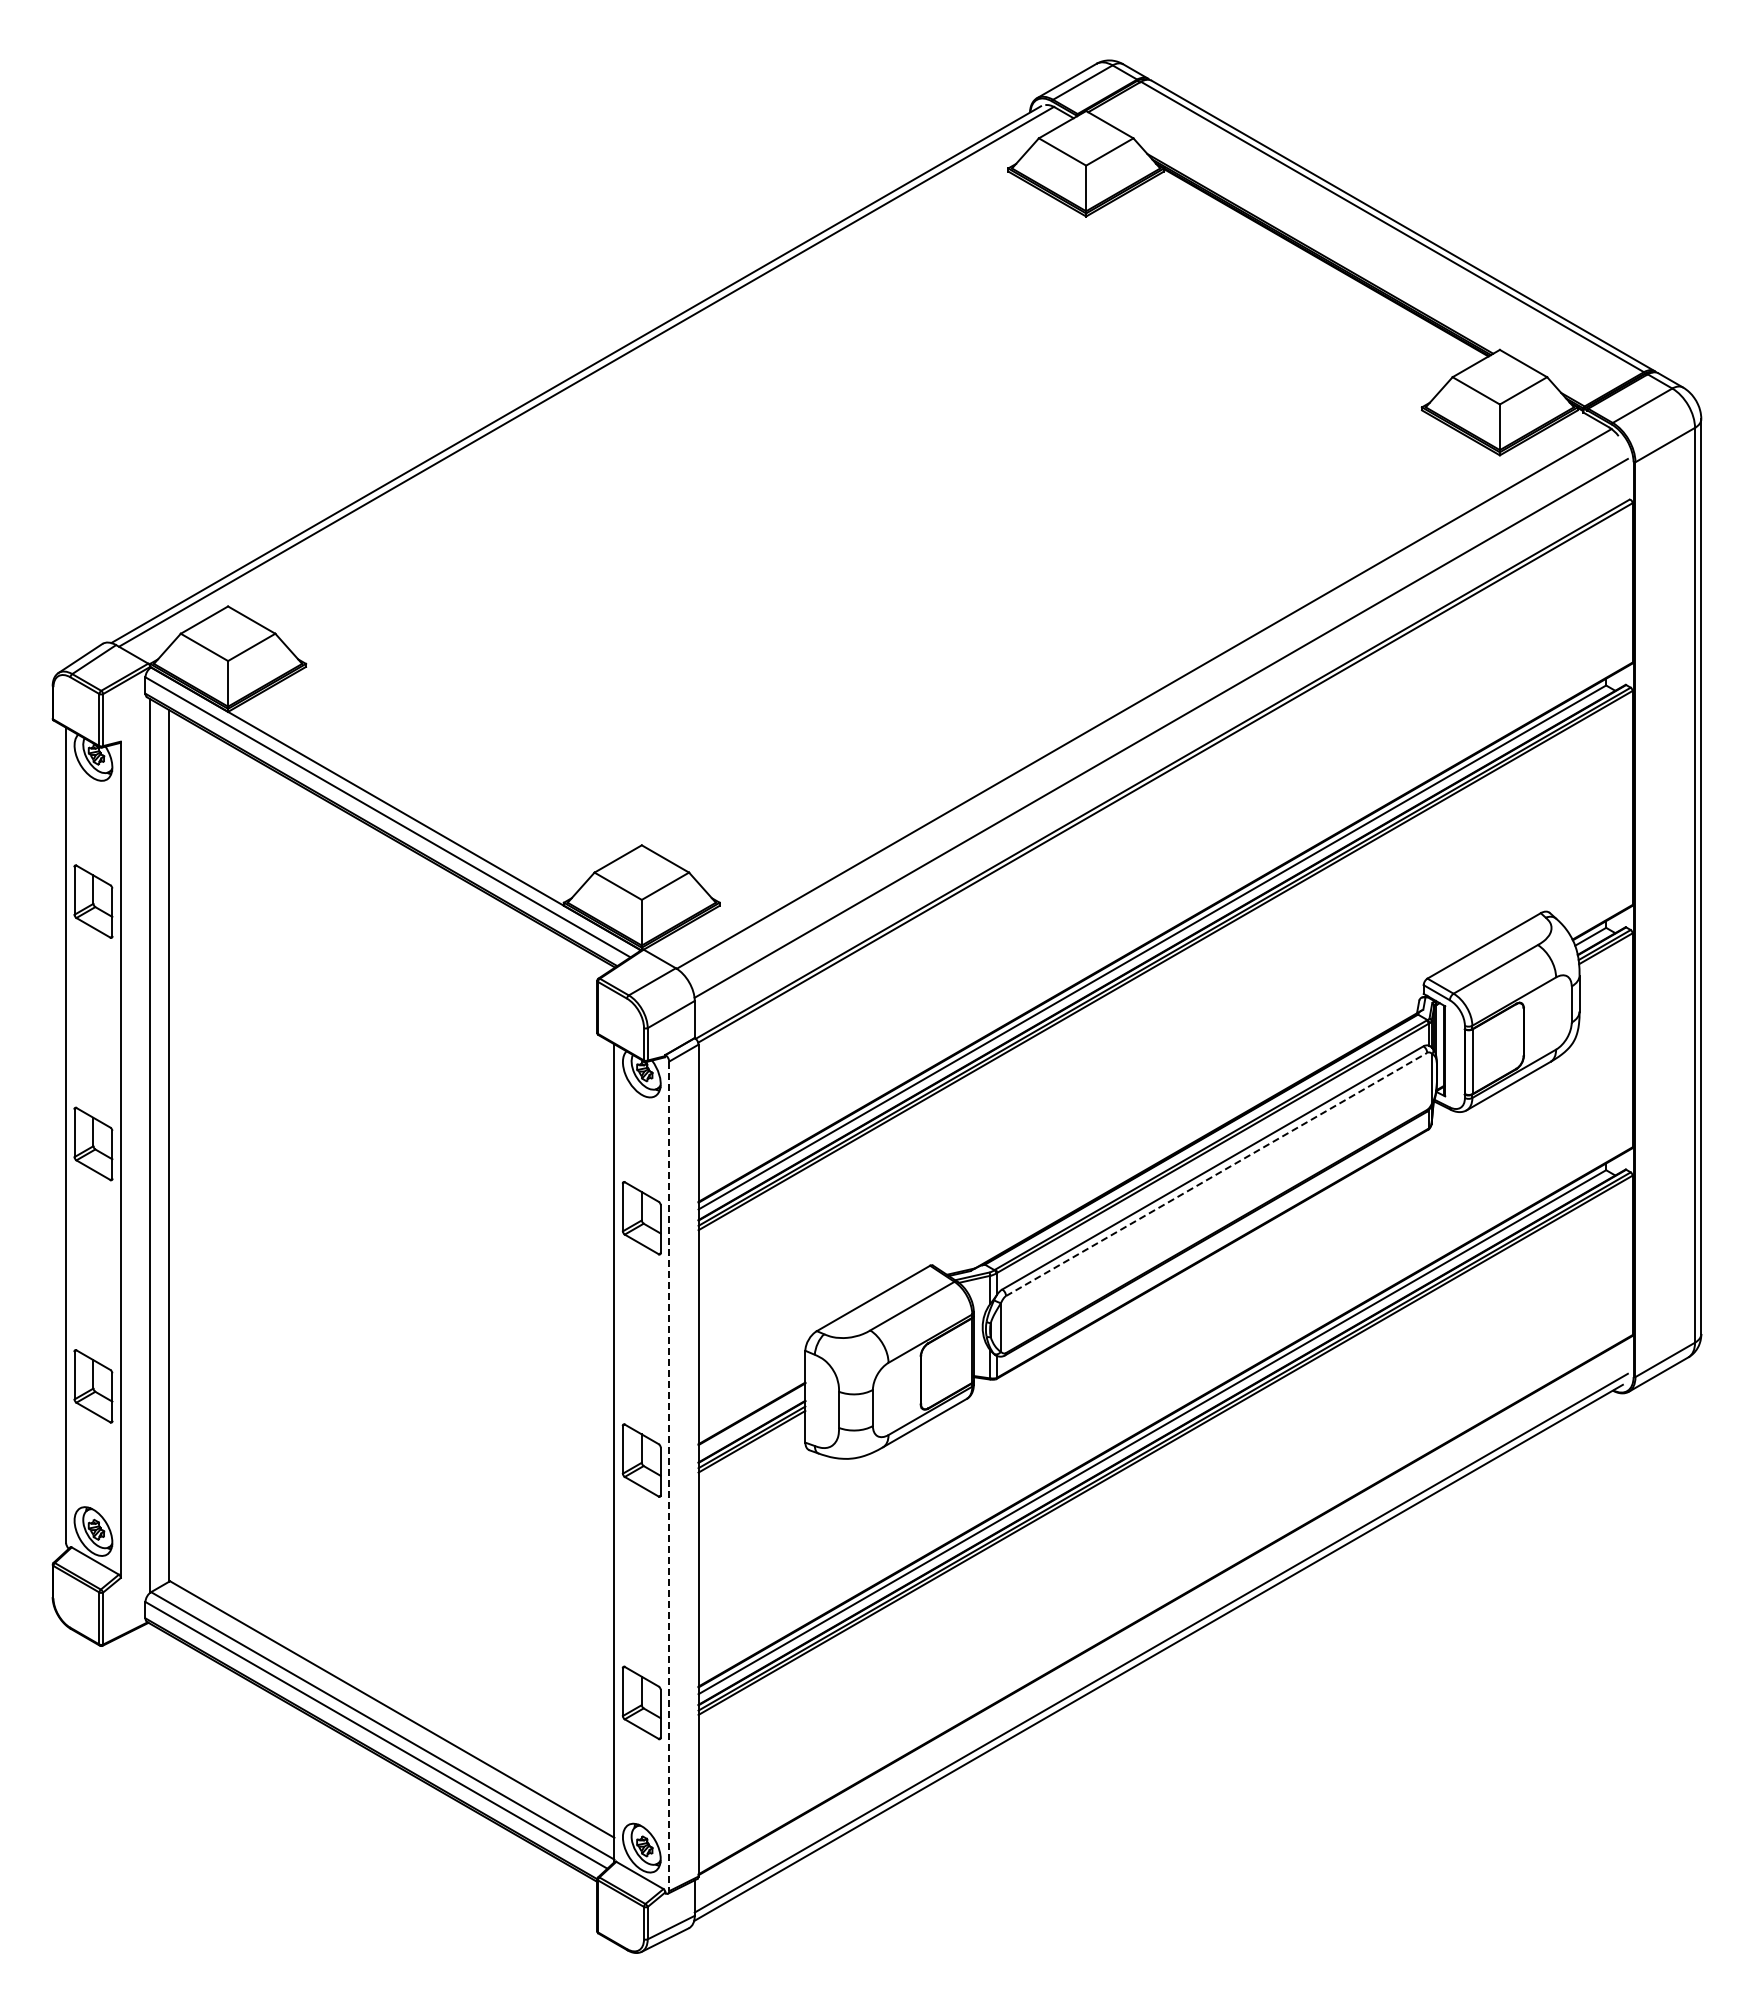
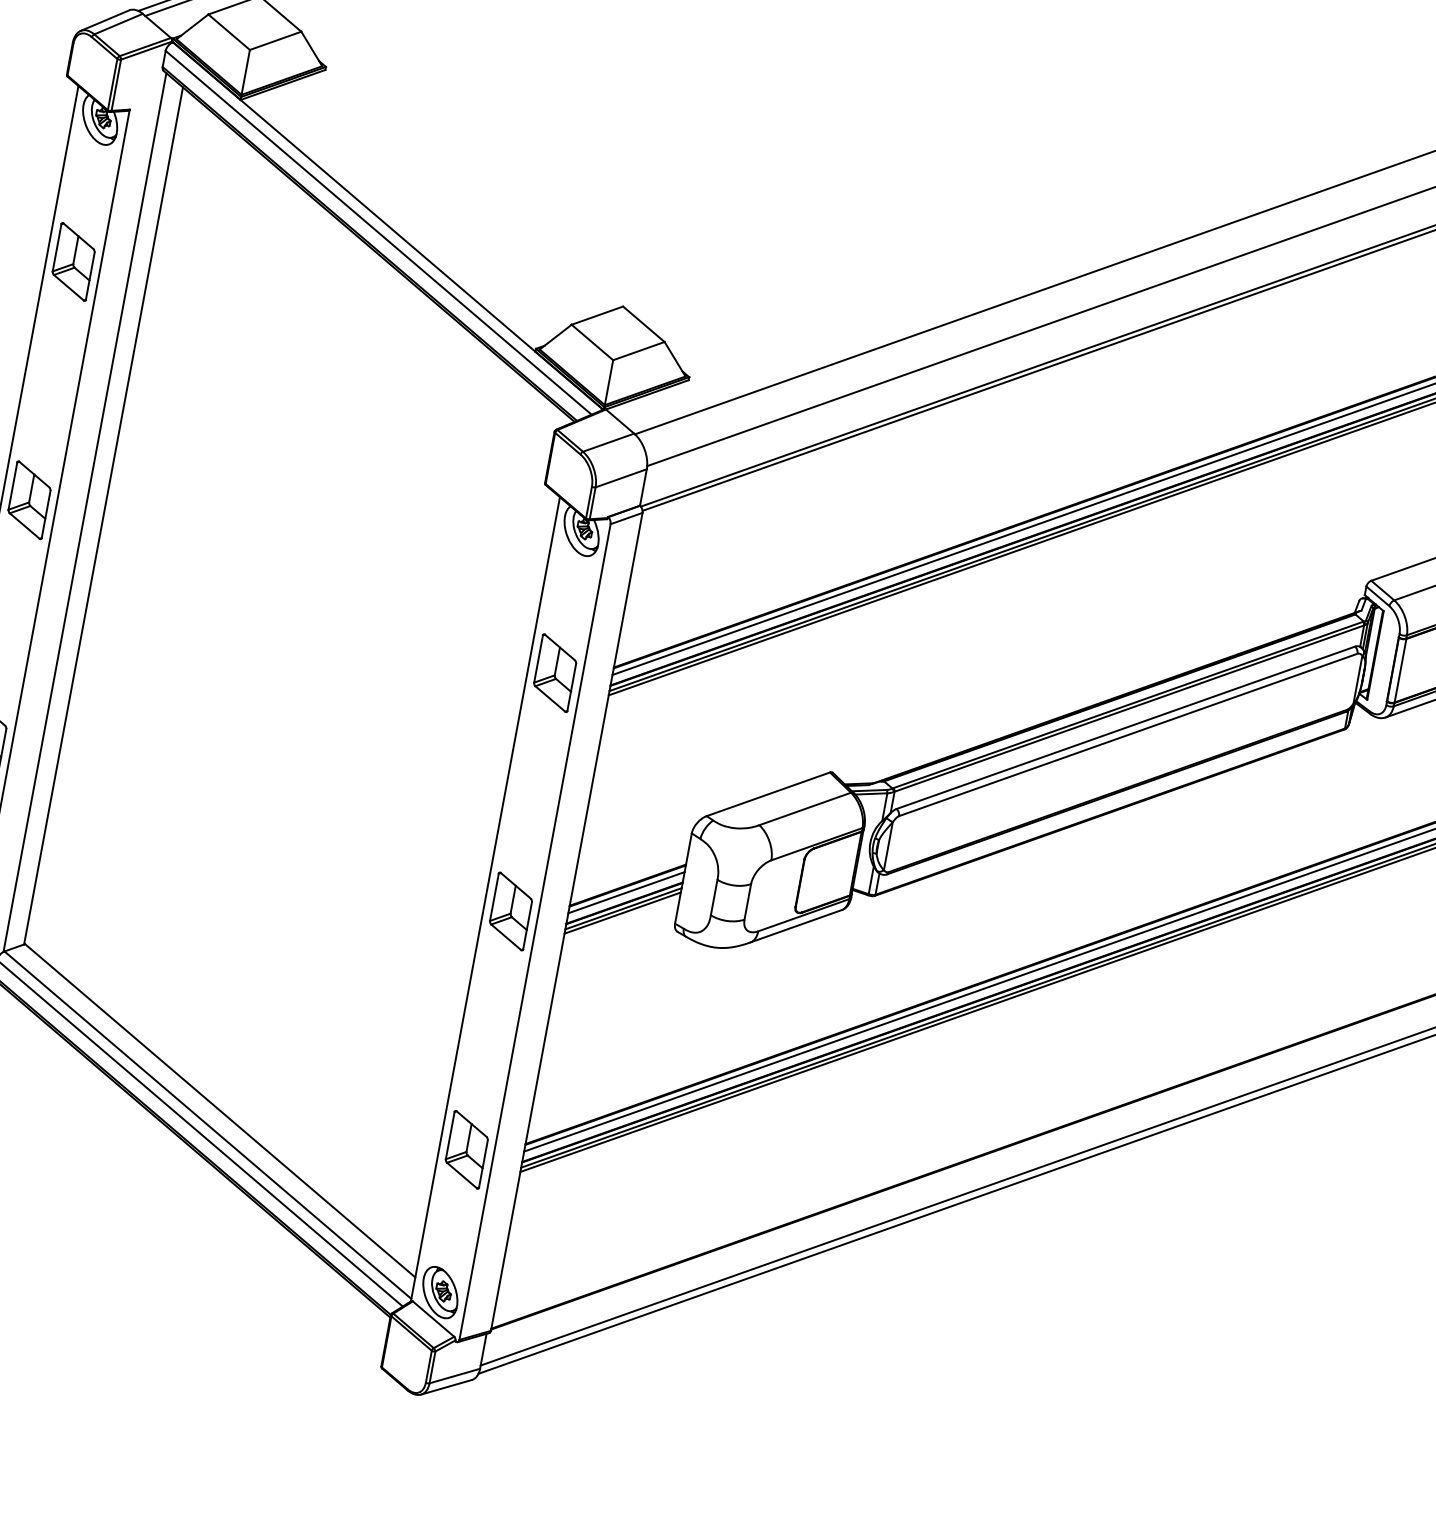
line: (1217, 1174) -> (1129, 735), dashed -> solid
line: (751, 1420) -> (626, 892), added
line: (669, 1476) -> (535, 932), dashed -> solid

